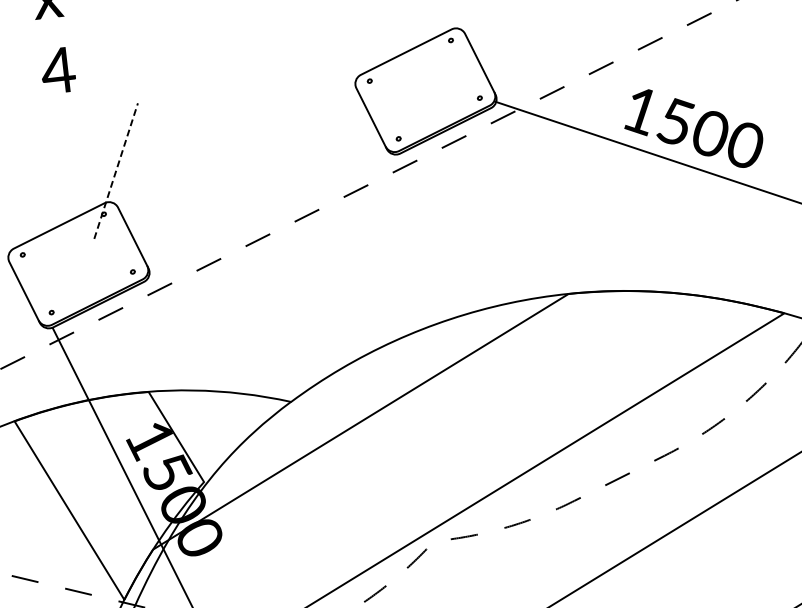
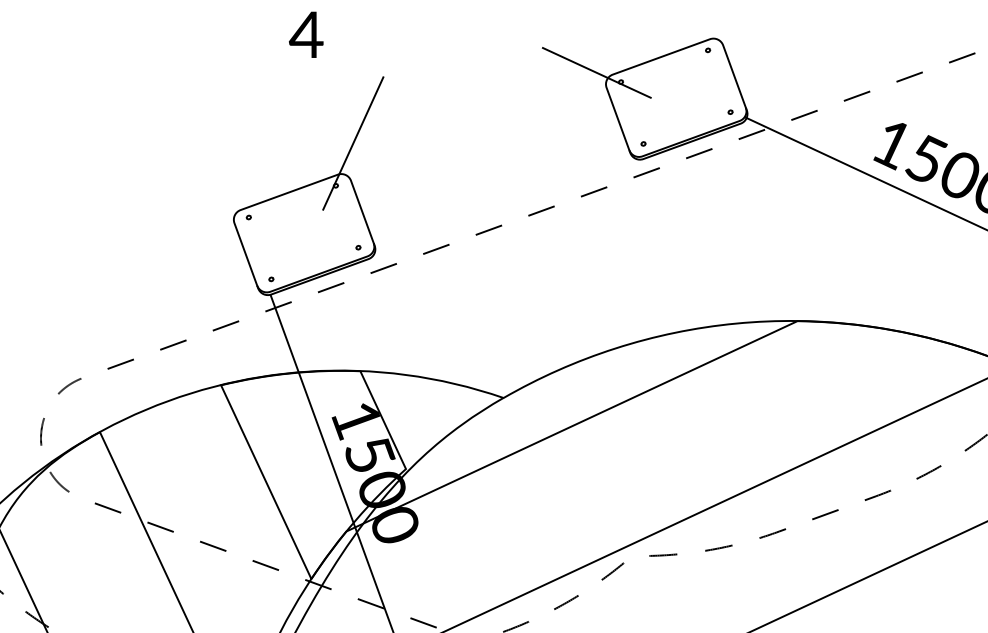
line: (344, 74) -> (596, 72), added
line: (116, 171) -> (353, 143), dashed -> solid

